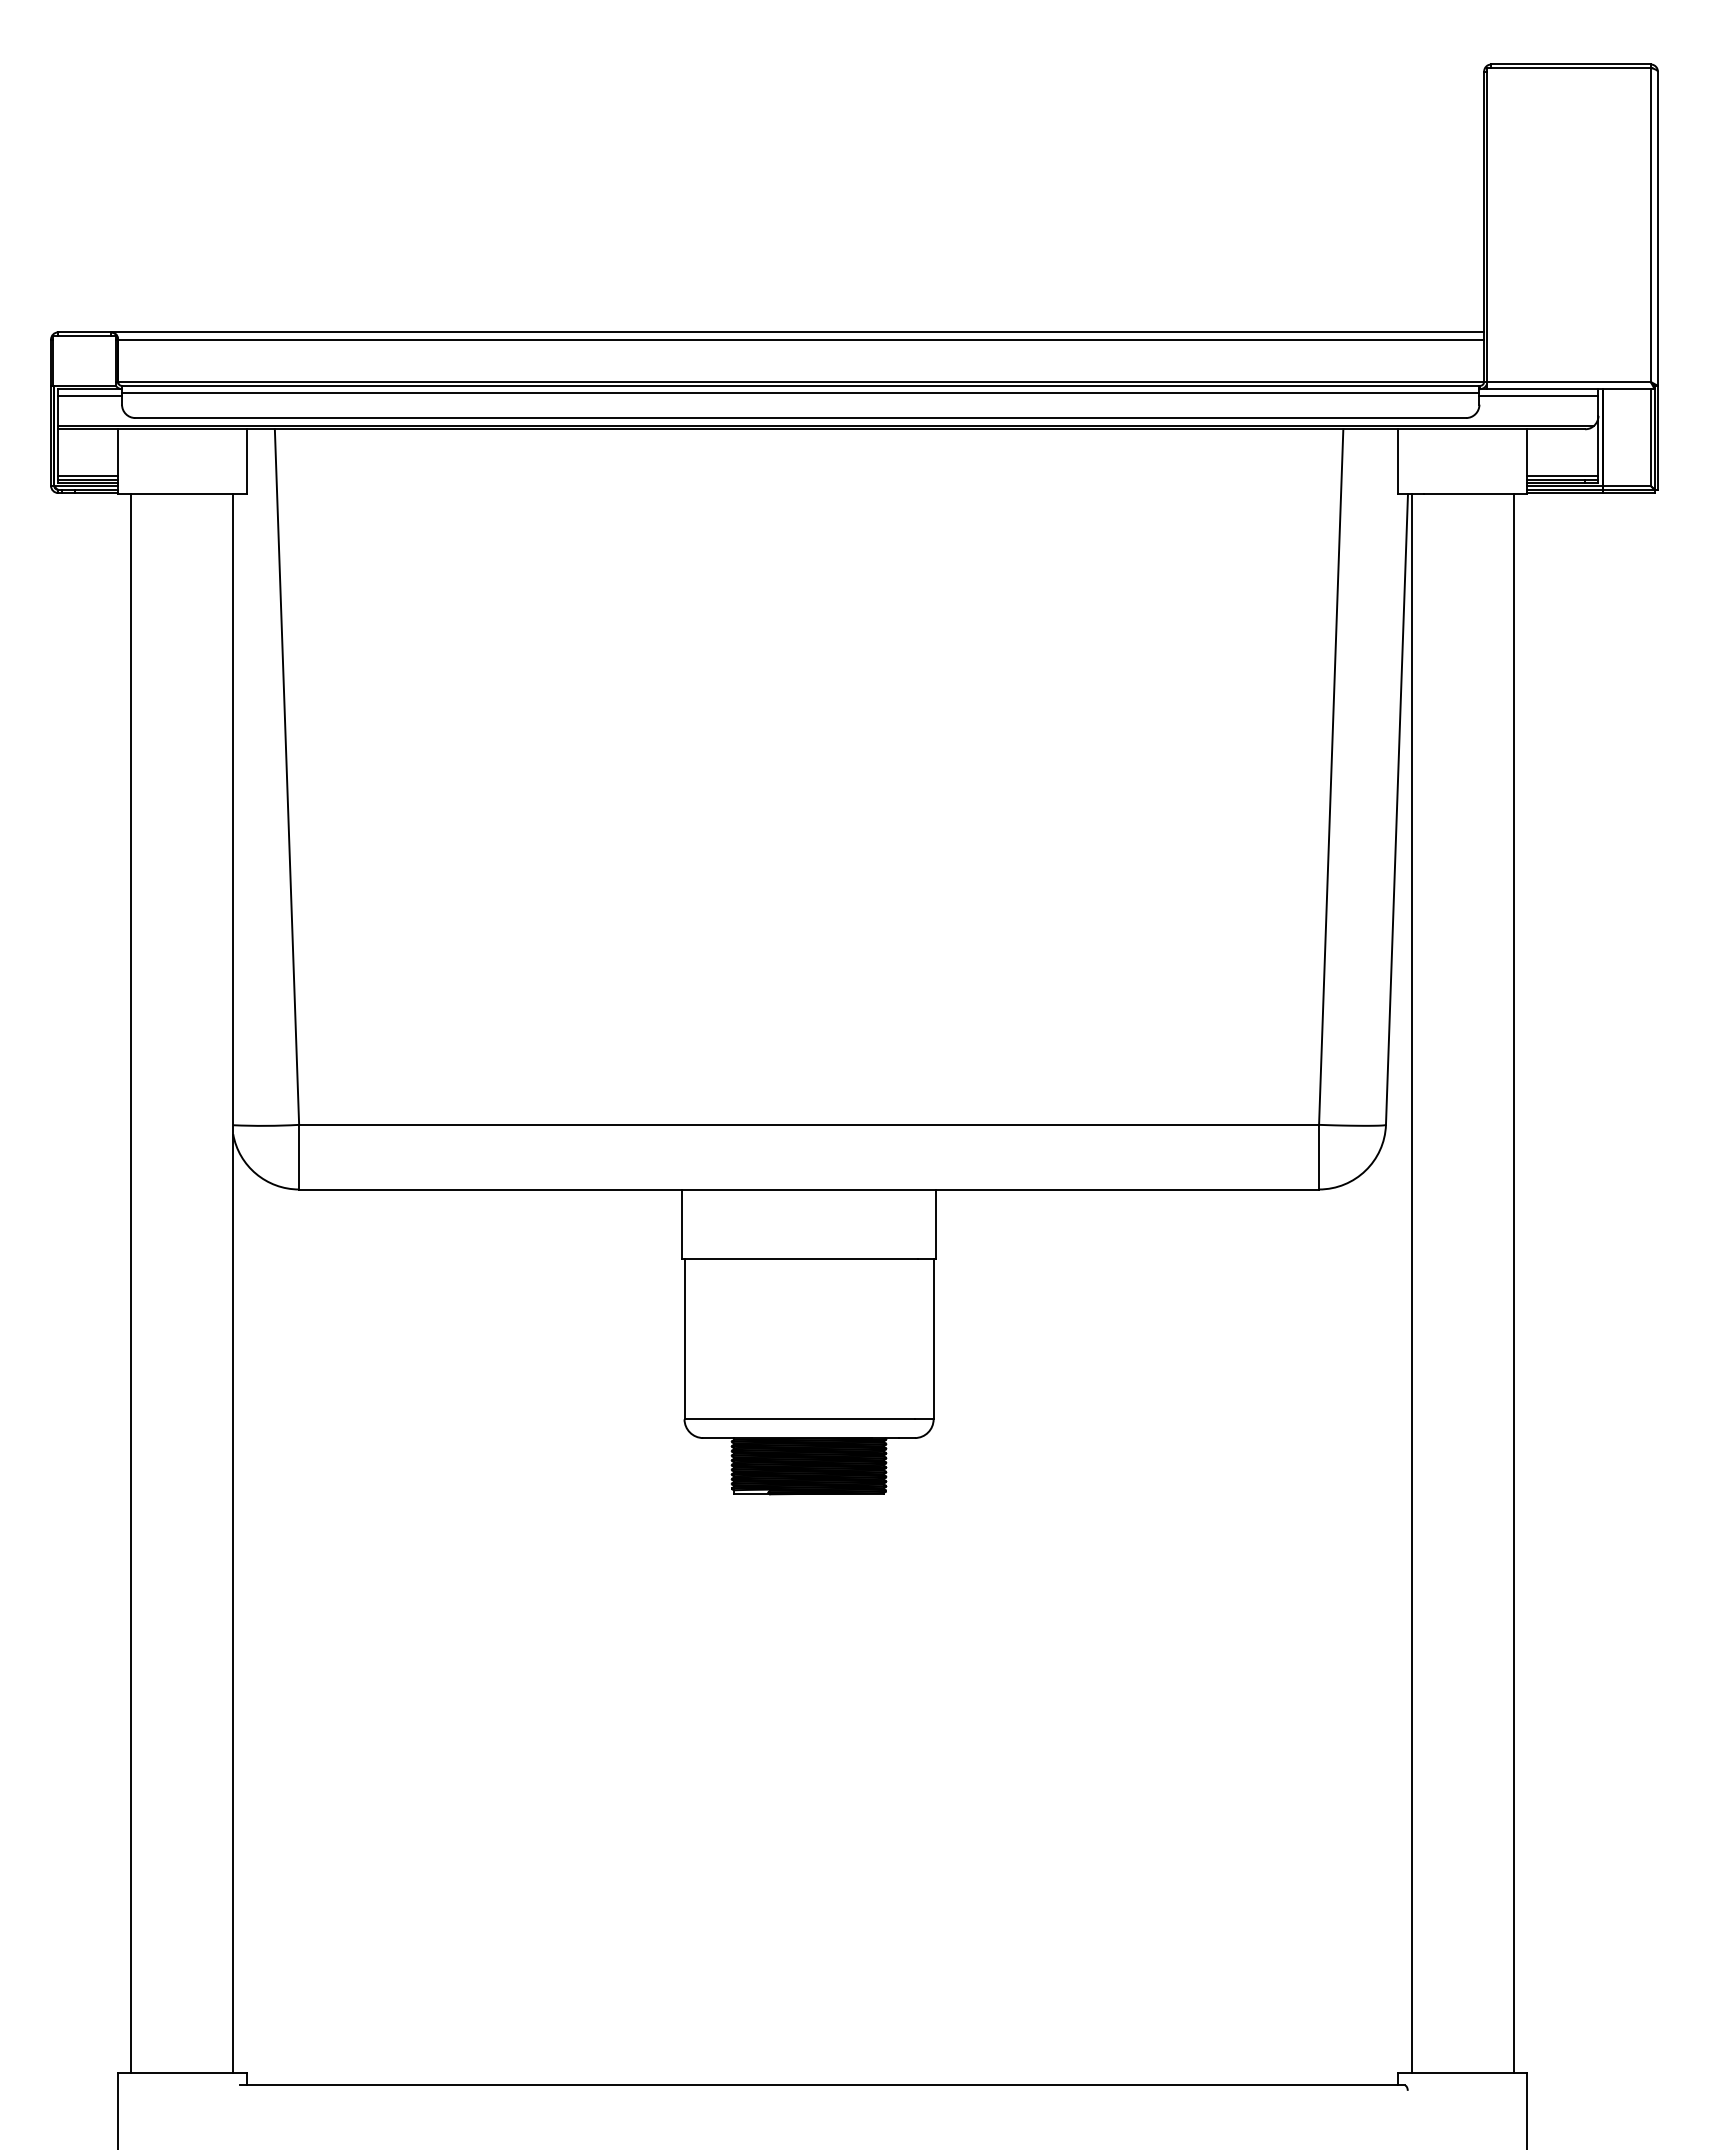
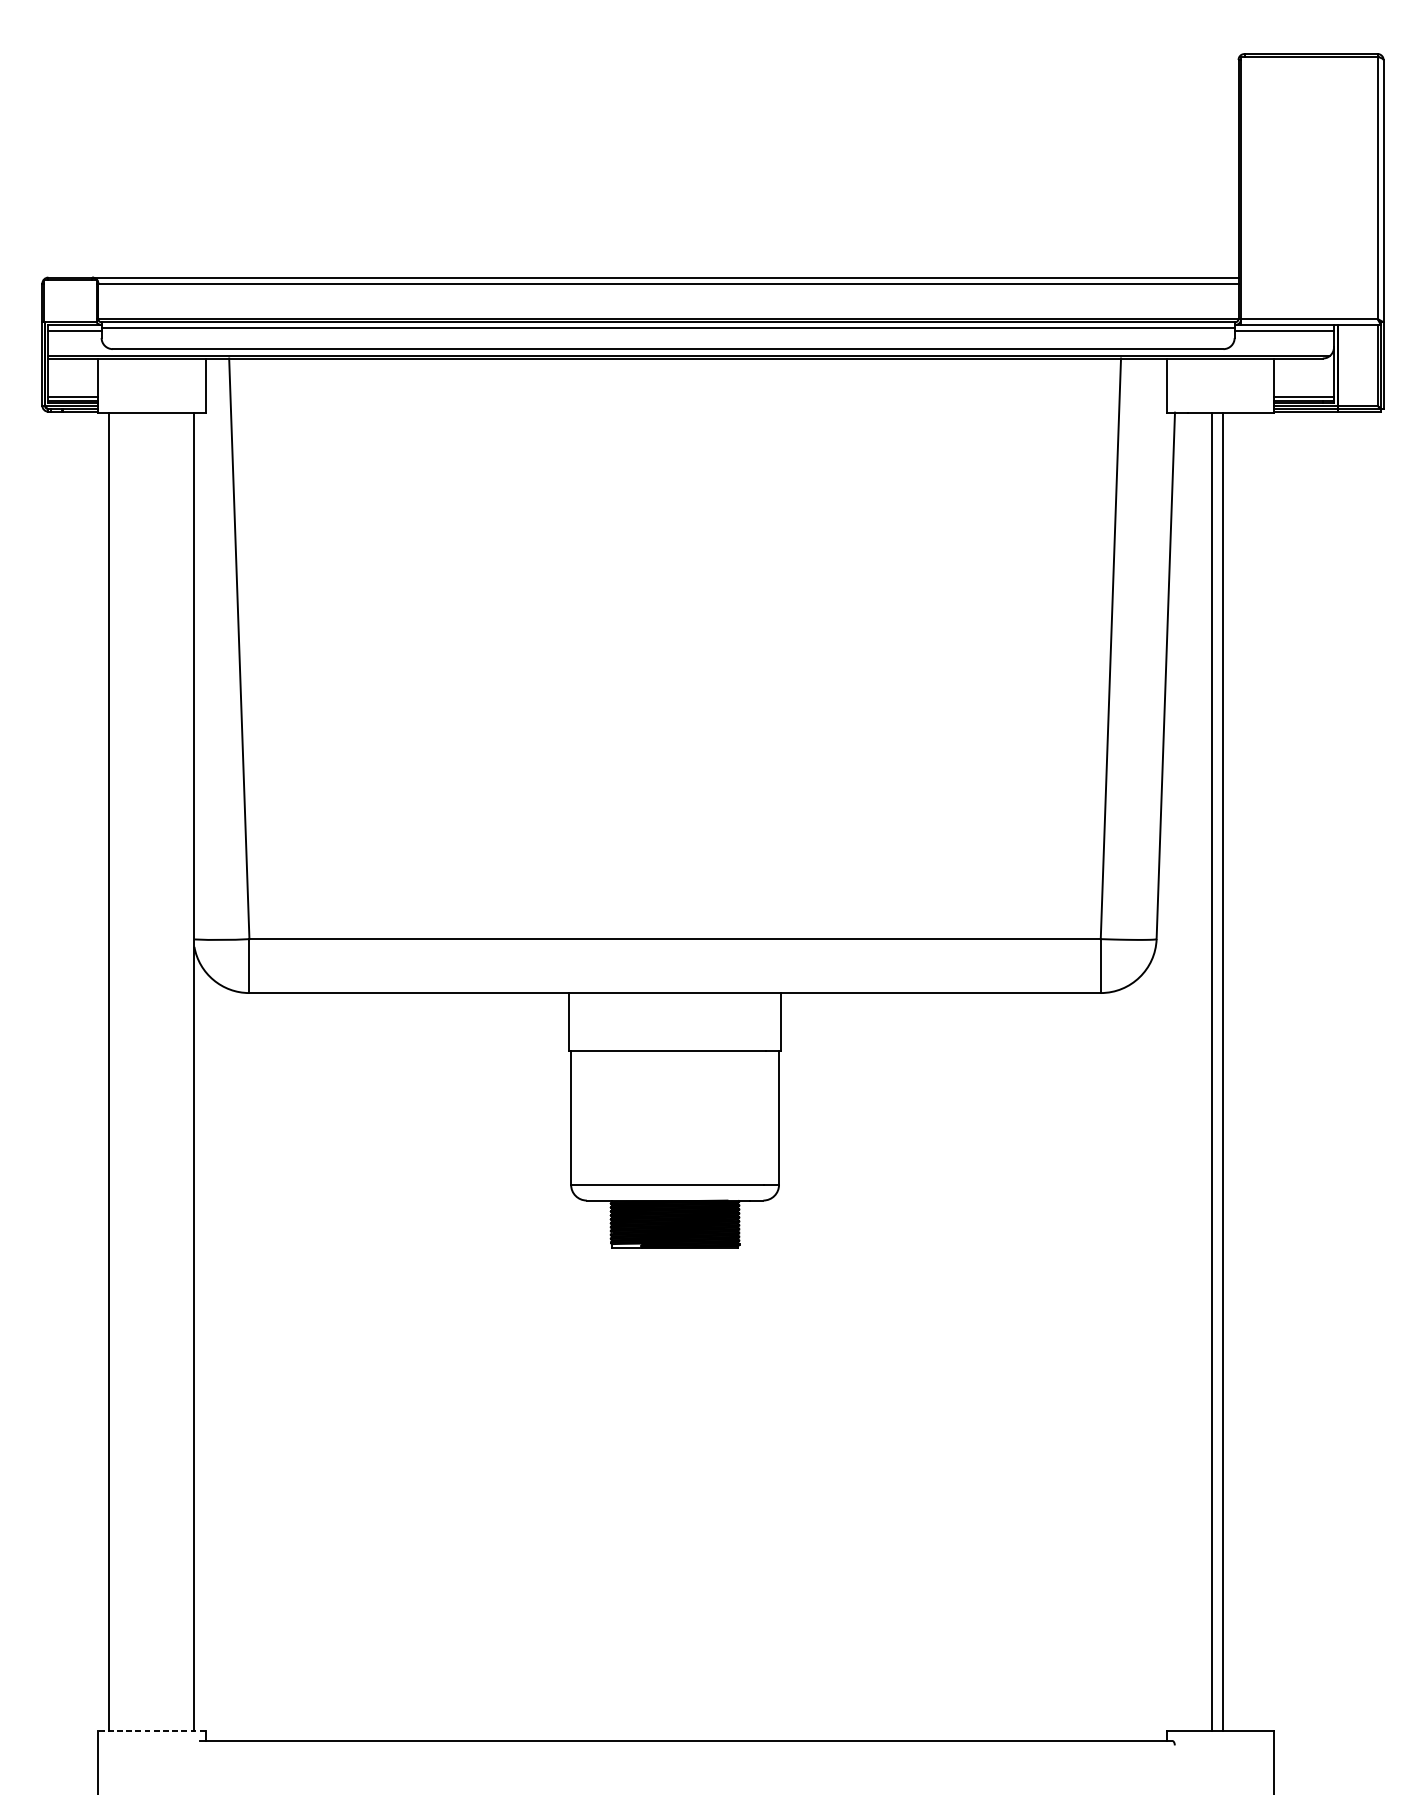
line: (1411, 1283) -> (1223, 1071), moved
line: (1513, 1283) -> (1212, 1071), moved
line: (181, 2073) -> (151, 1730), solid -> dashed

